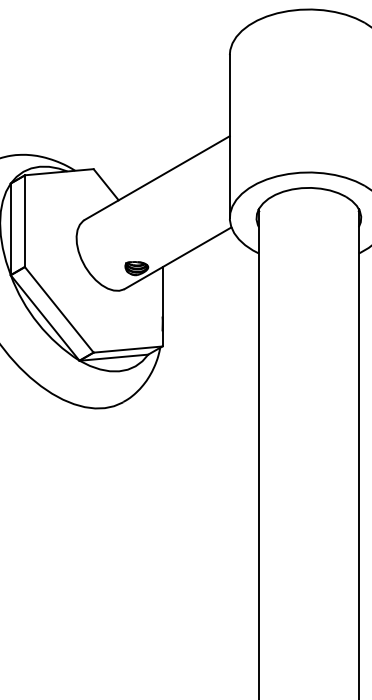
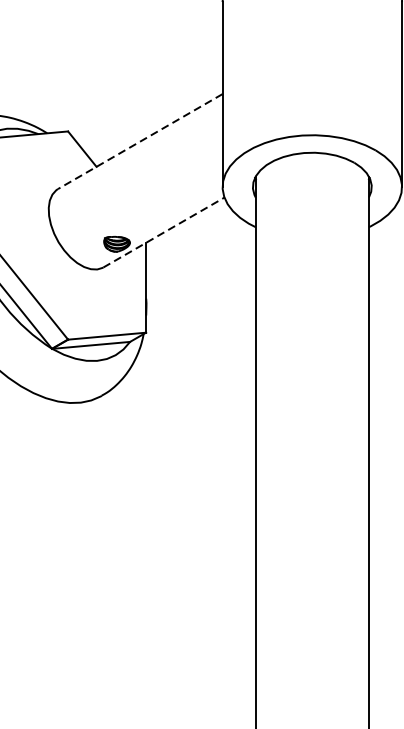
line: (157, 178) -> (140, 142), solid -> dashed
line: (178, 258) -> (164, 232), solid -> dashed

